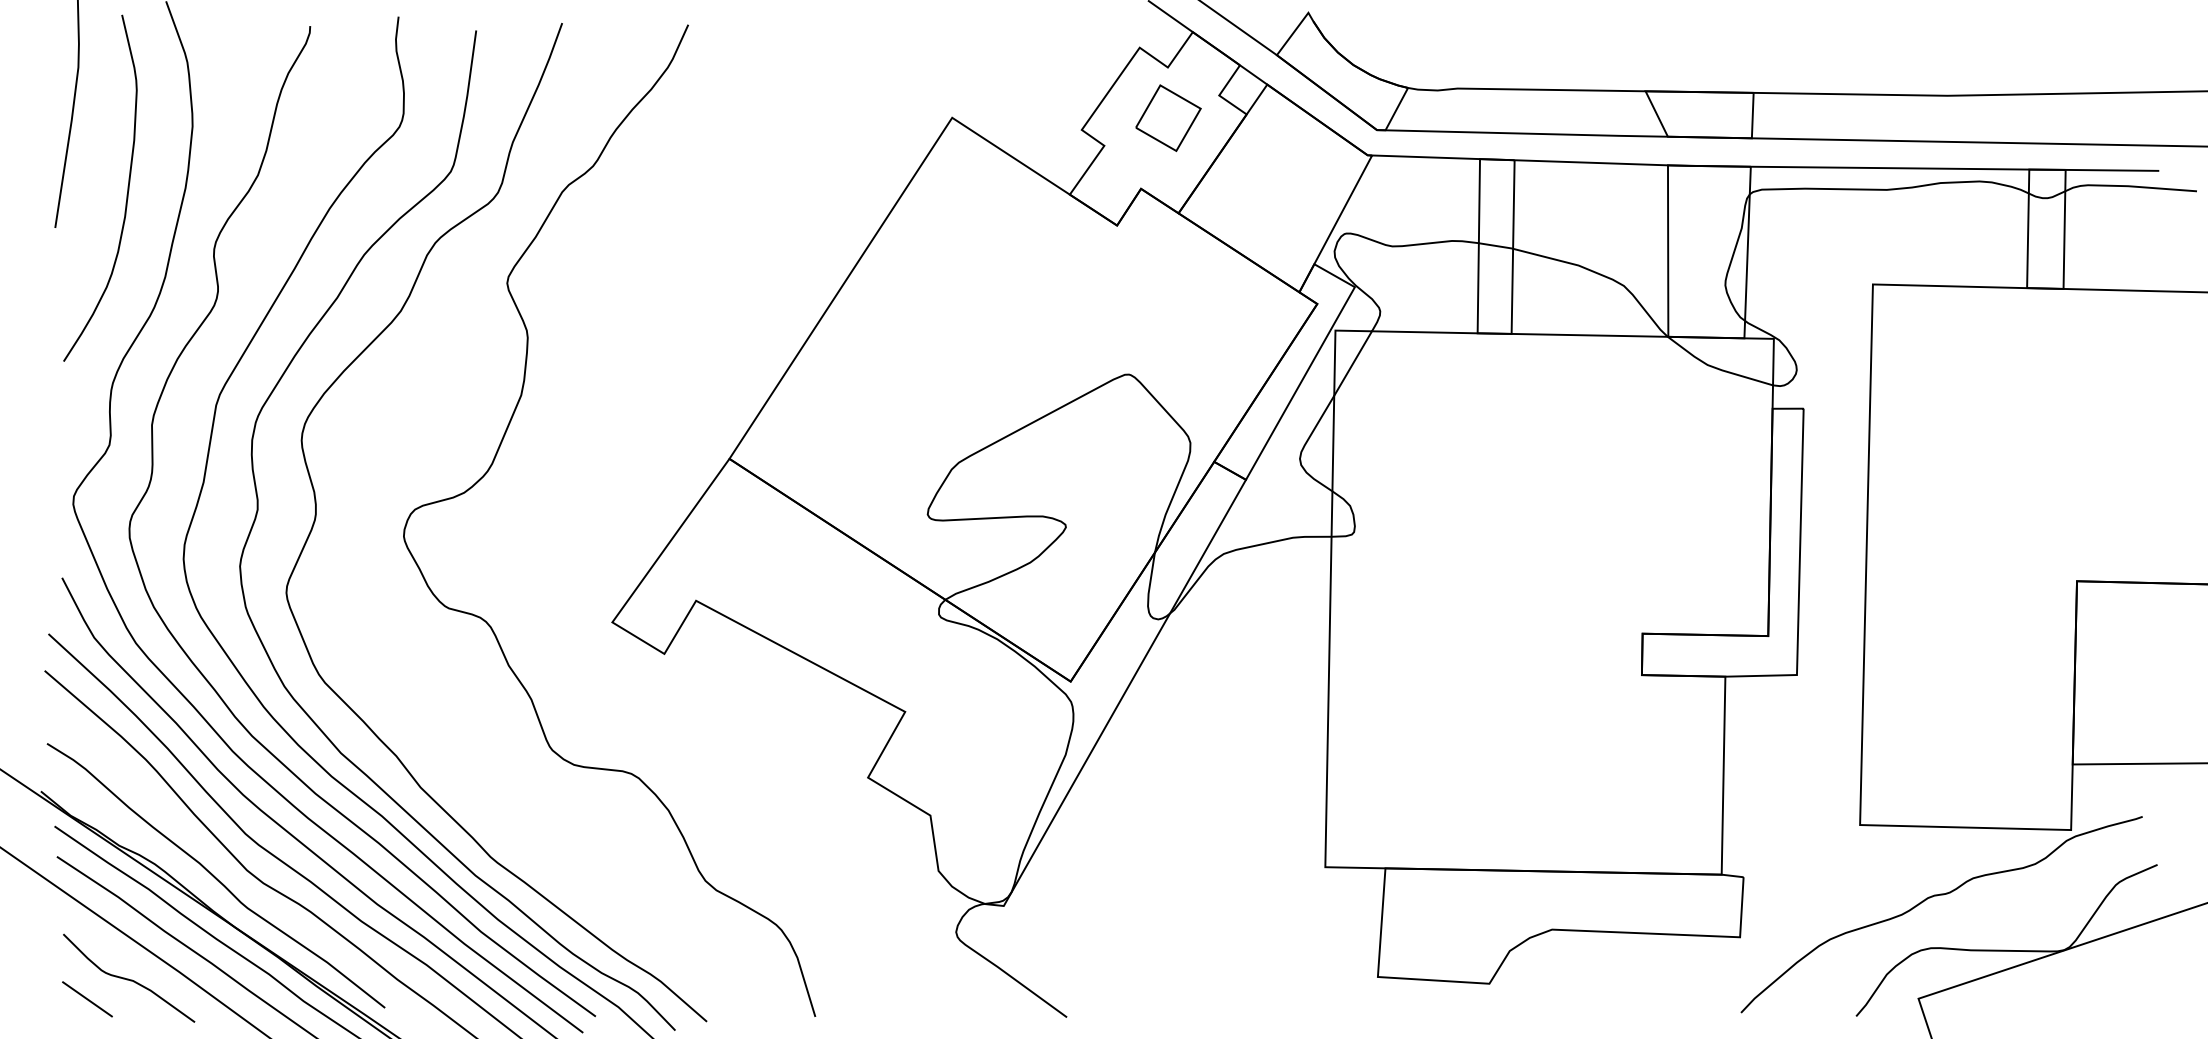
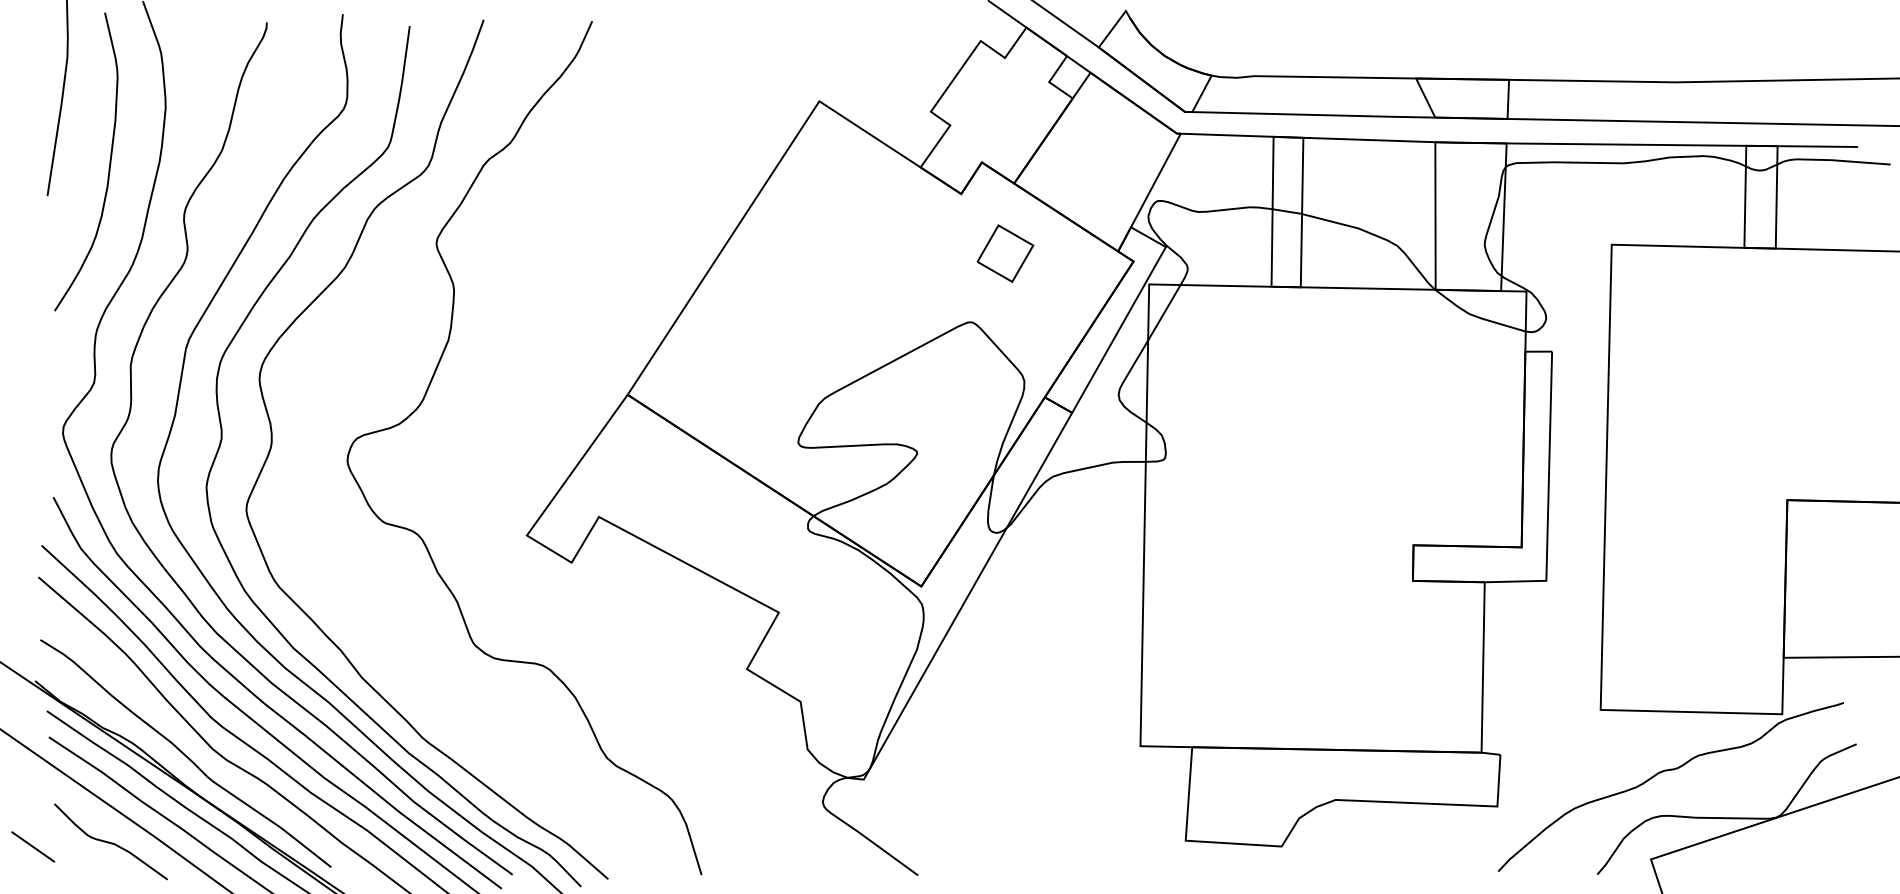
part: (1168, 118) -> (1005, 253), moved
line: (87, 998) -> (33, 846), moved

